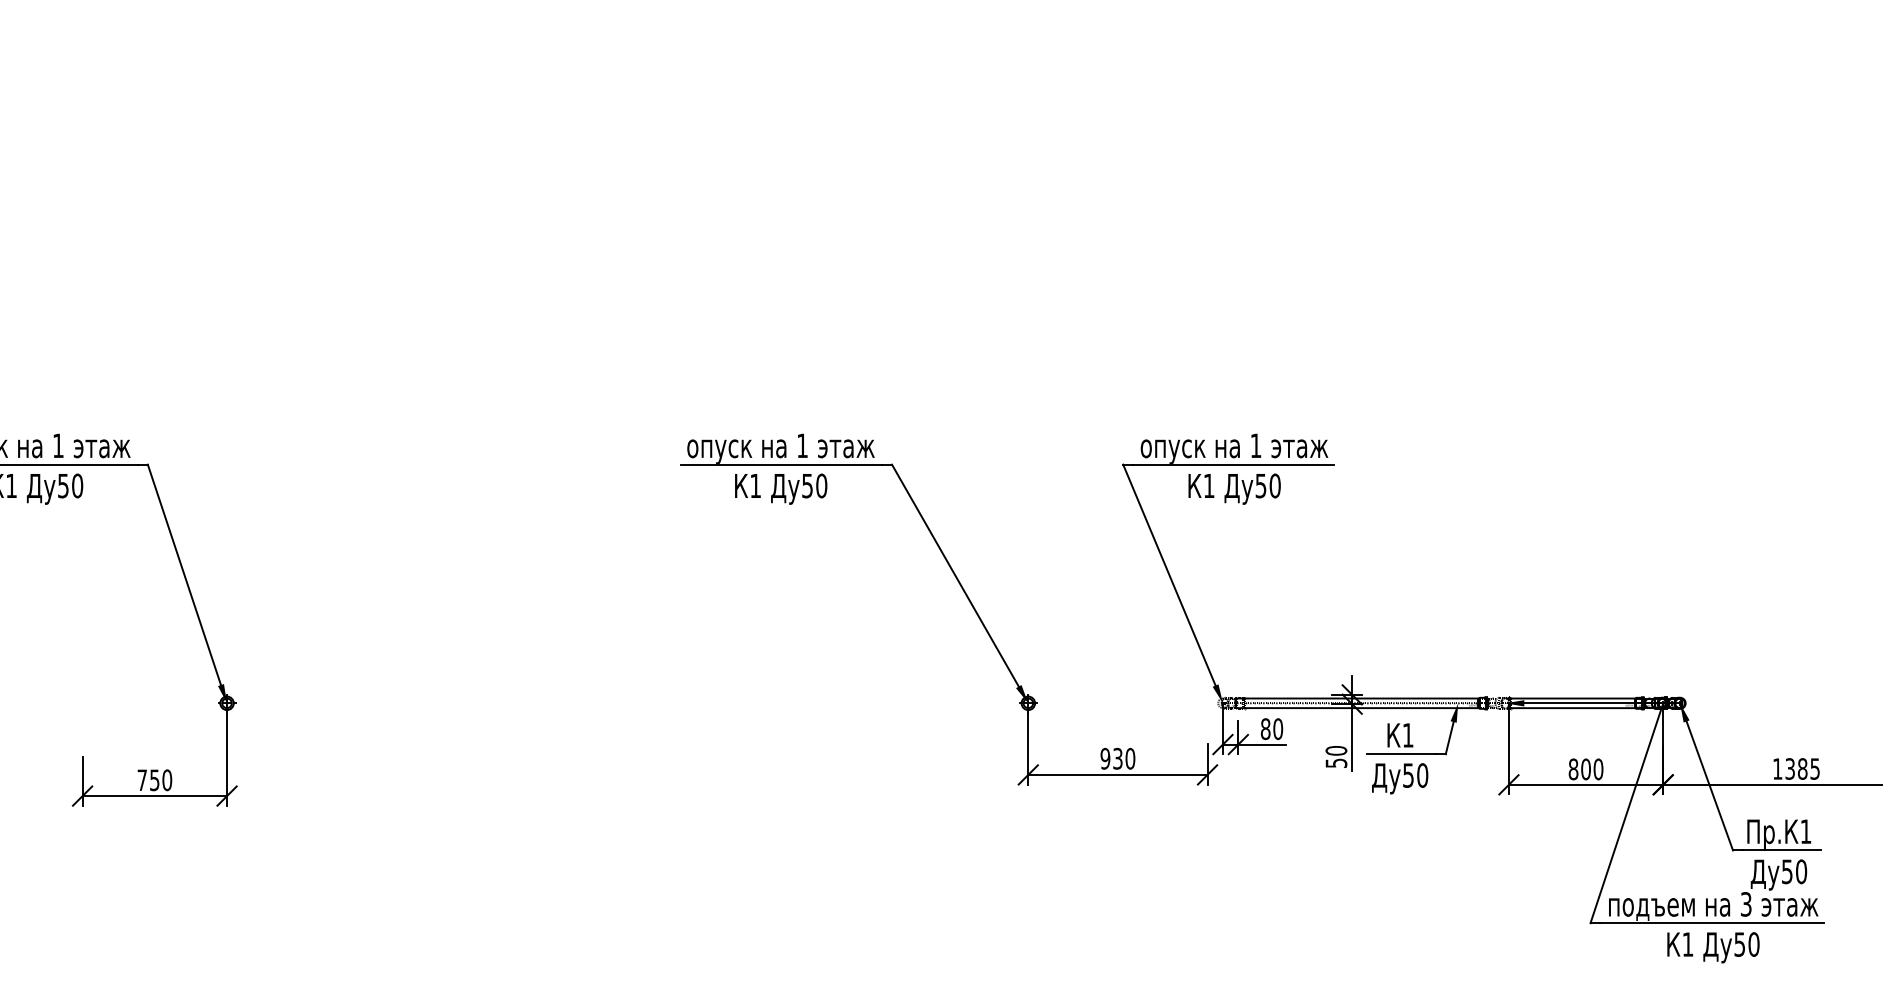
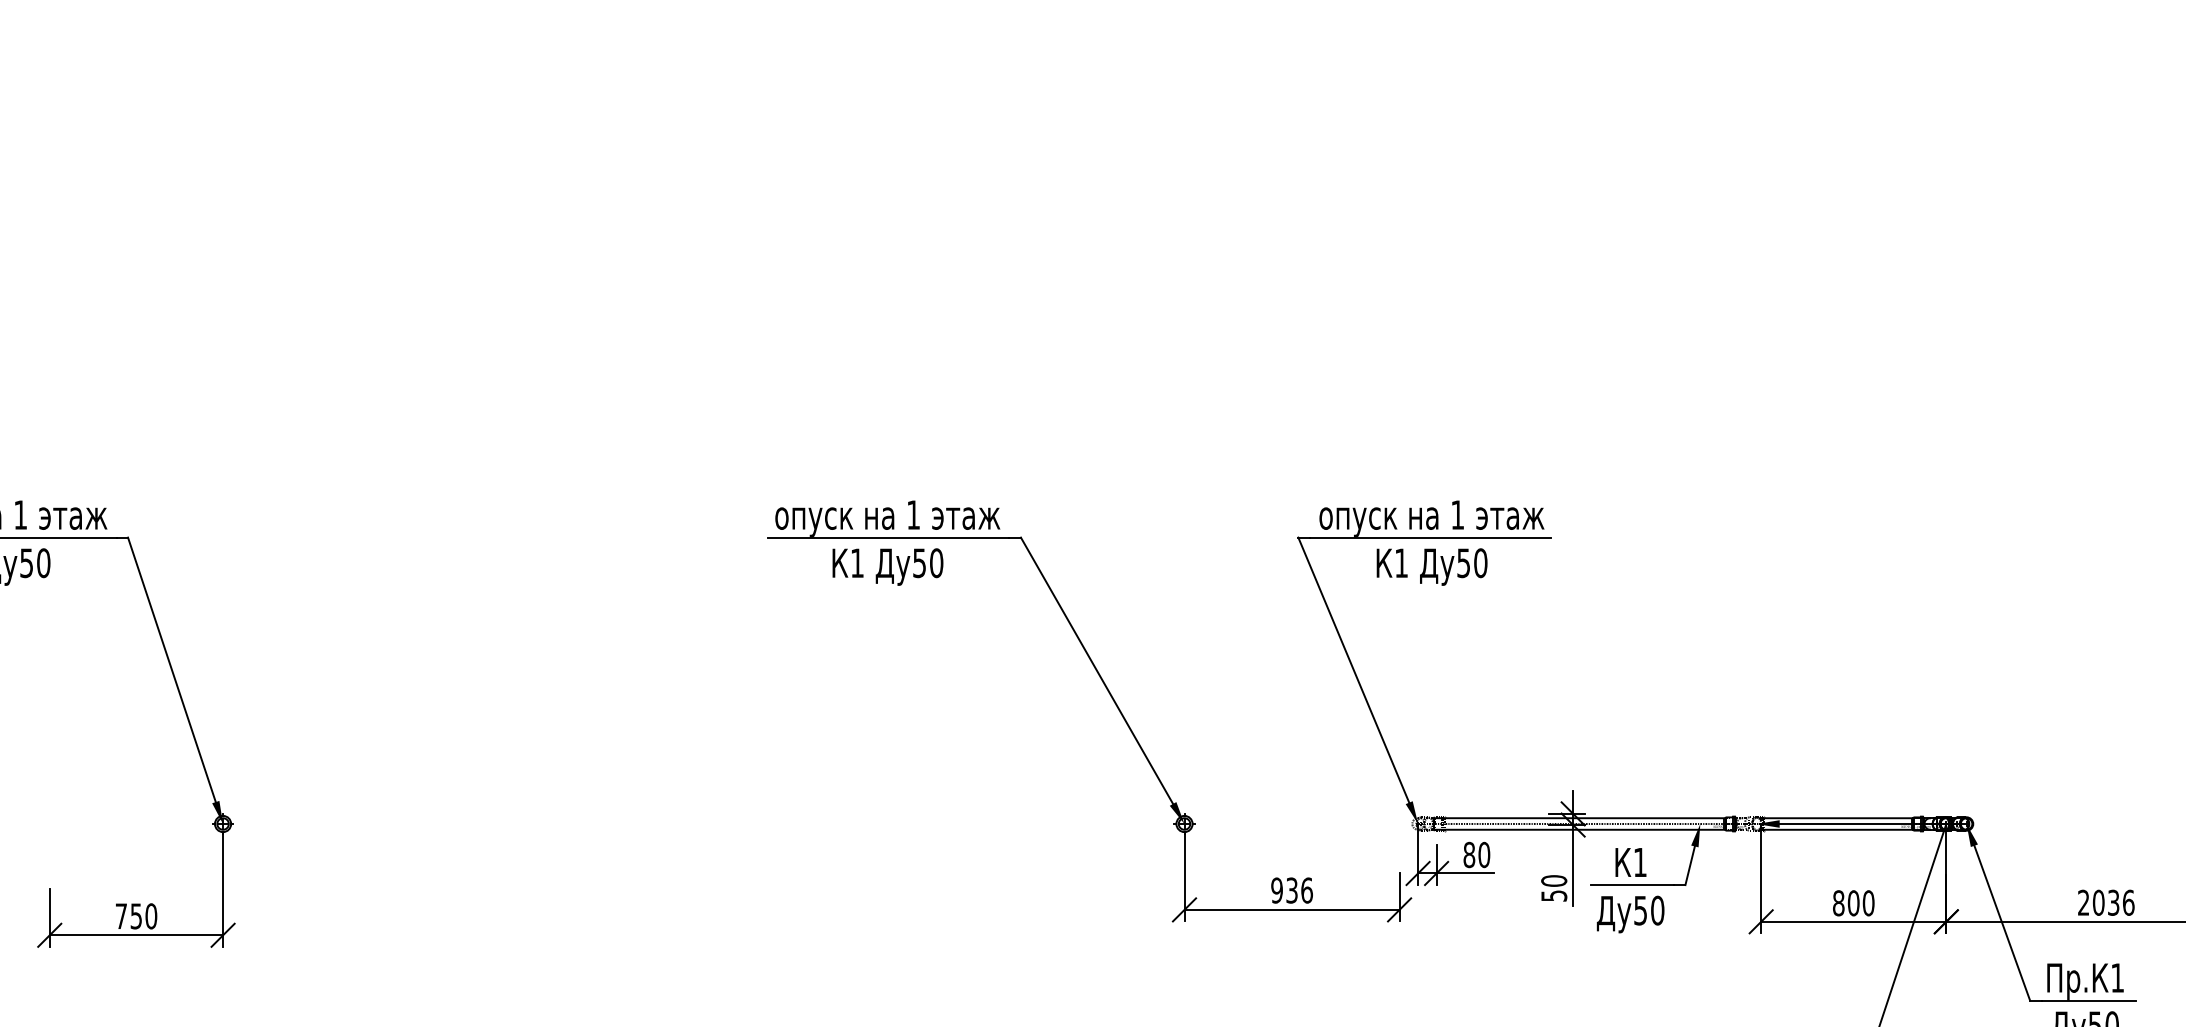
text: (1130, 758) -> (1307, 890), 930 -> 936
text: (1796, 768) -> (2106, 902), 1385 -> 2036

